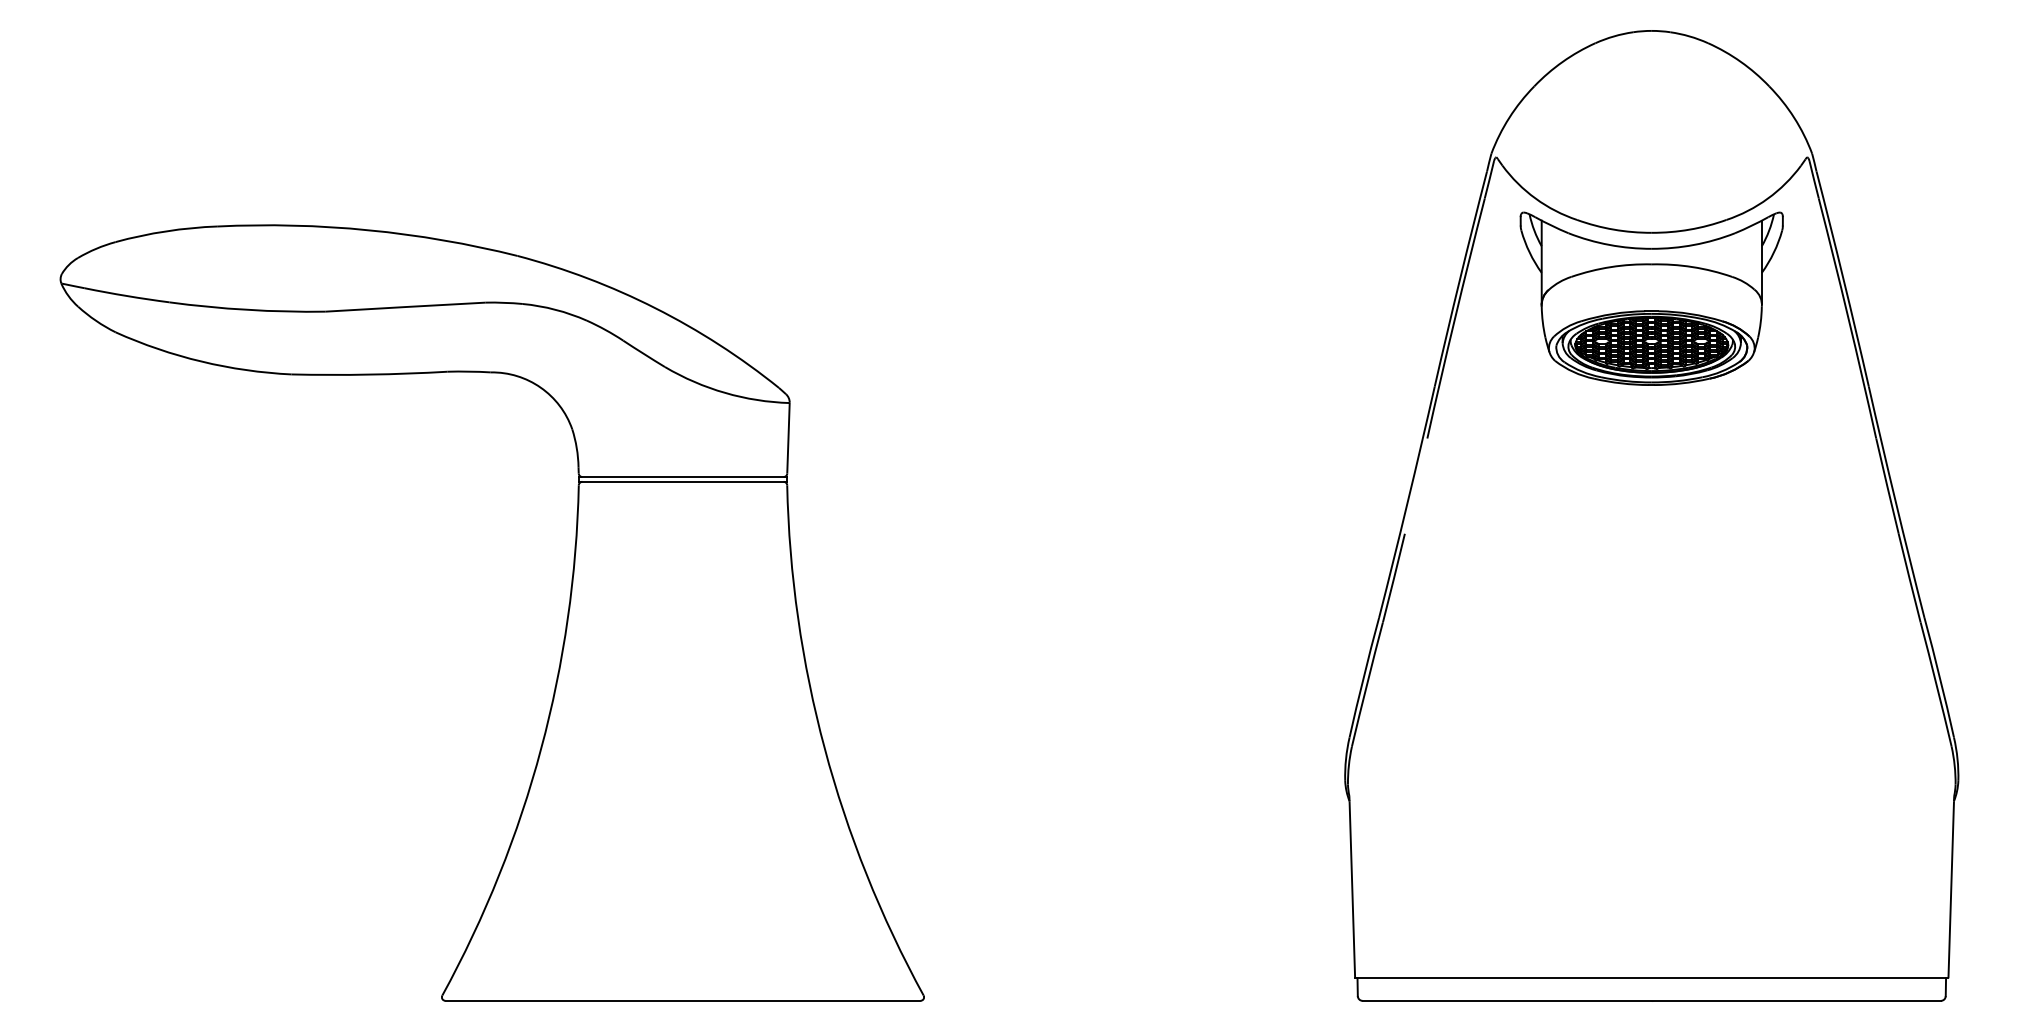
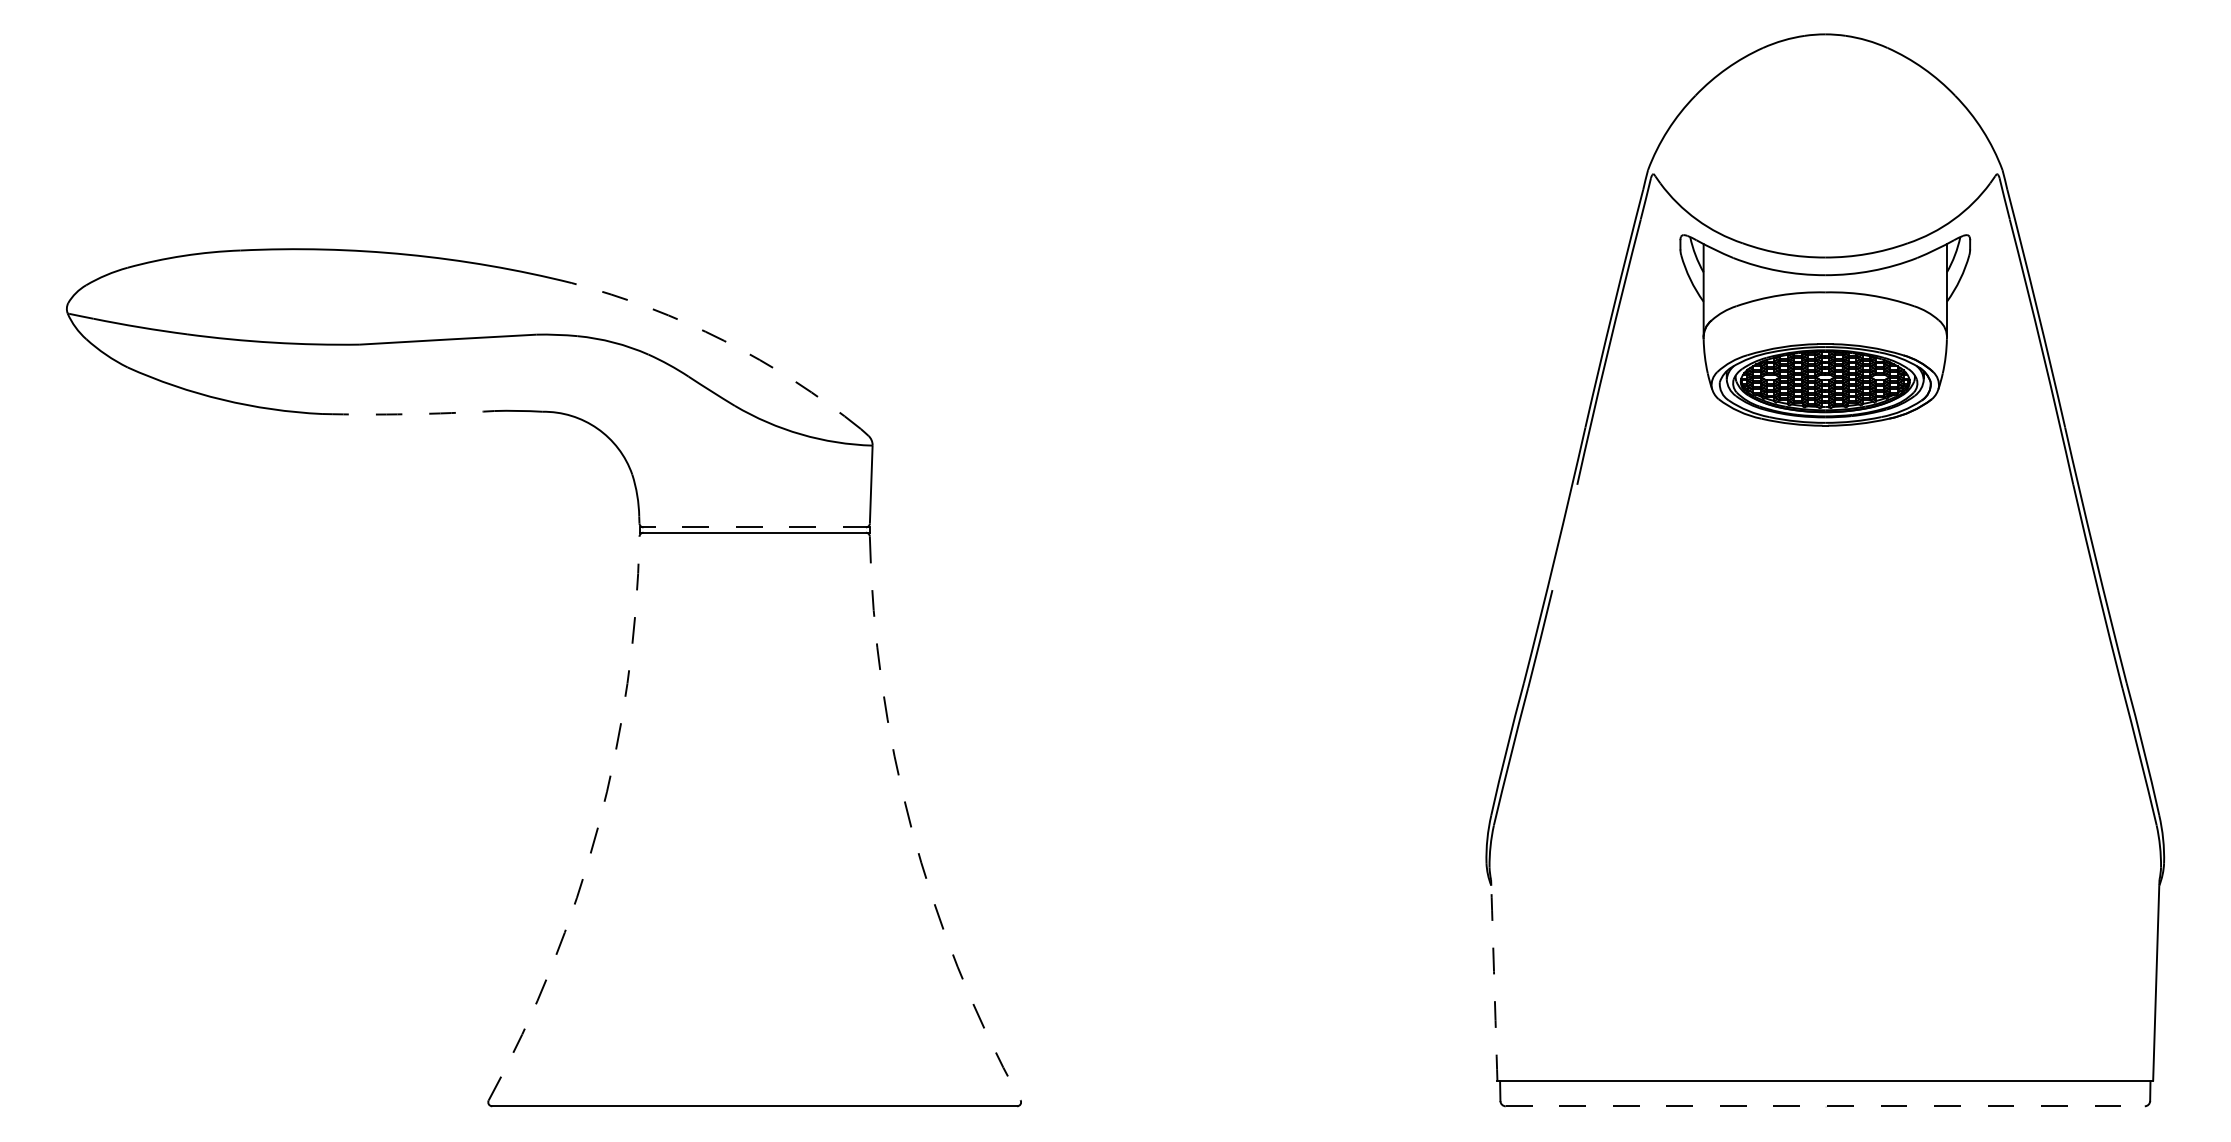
arc: (655, 308) -> (724, 341), solid -> dashed
arc: (369, 374) -> (408, 414), solid -> dashed
line: (682, 477) -> (754, 527), solid -> dashed
arc: (541, 748) -> (598, 827), solid -> dashed
arc: (824, 748) -> (911, 827), solid -> dashed
arc: (1352, 889) -> (1494, 983), solid -> dashed
line: (1652, 1000) -> (1826, 1105), solid -> dashed

